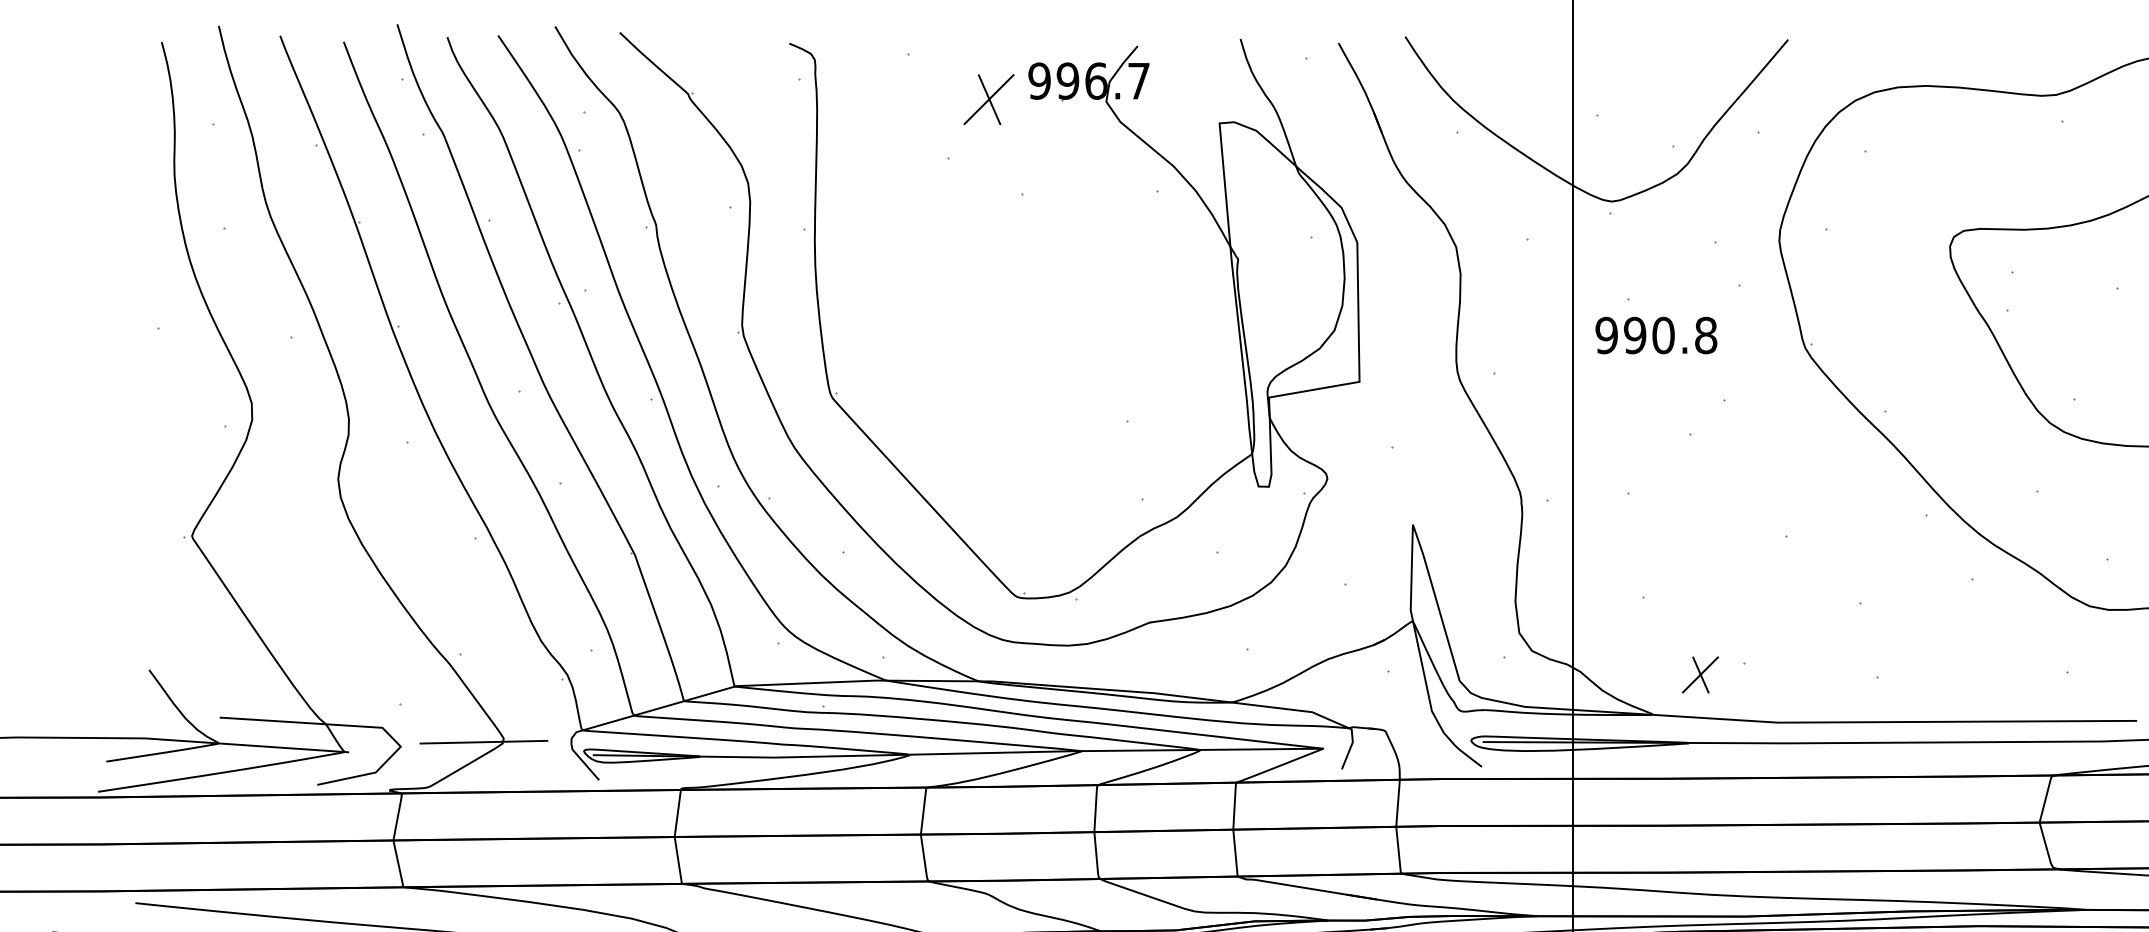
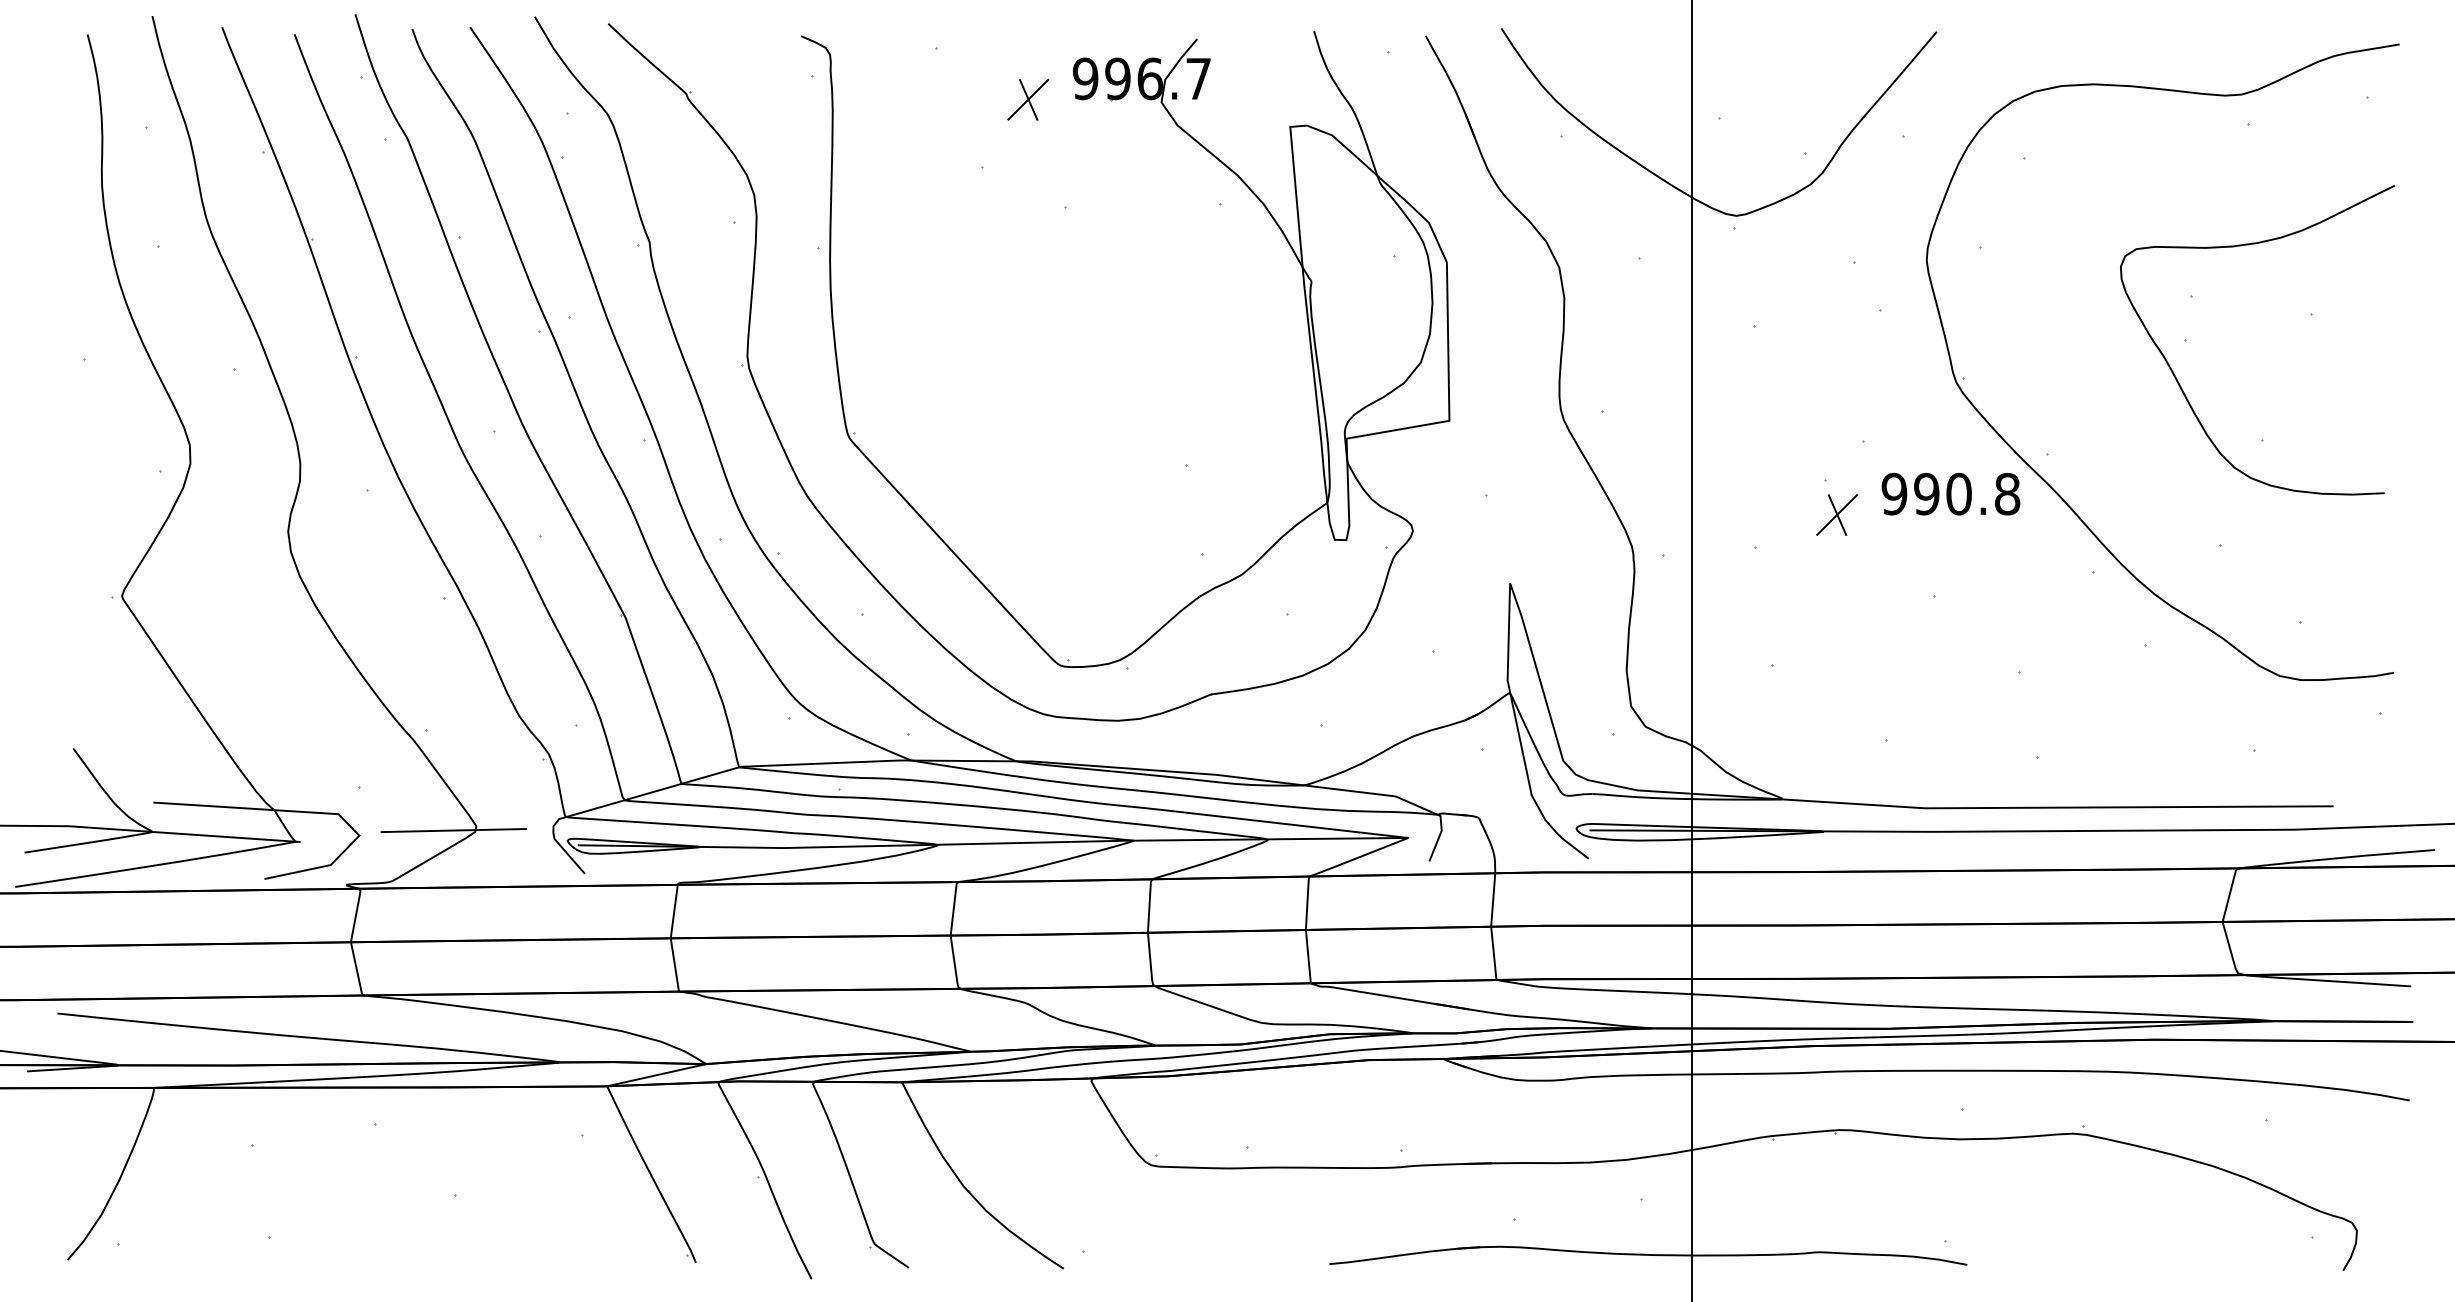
part: (989, 99) -> (1028, 99), size x0.71
text: (1655, 334) -> (1950, 493), moved
part: (1699, 674) -> (1836, 514), moved

